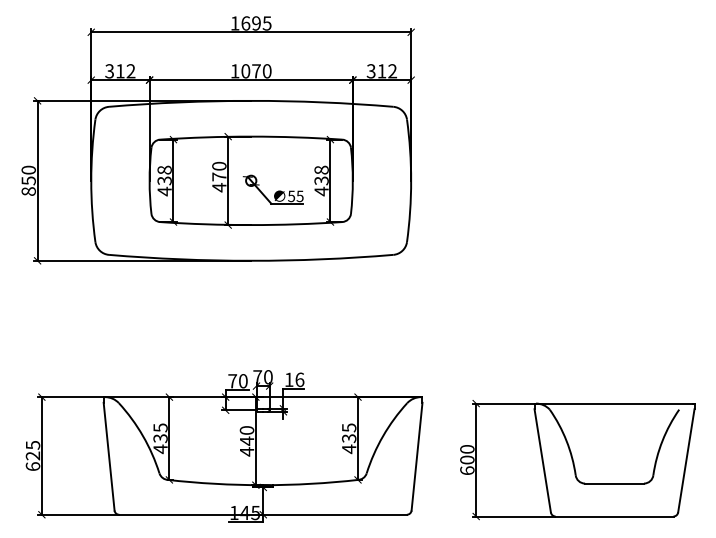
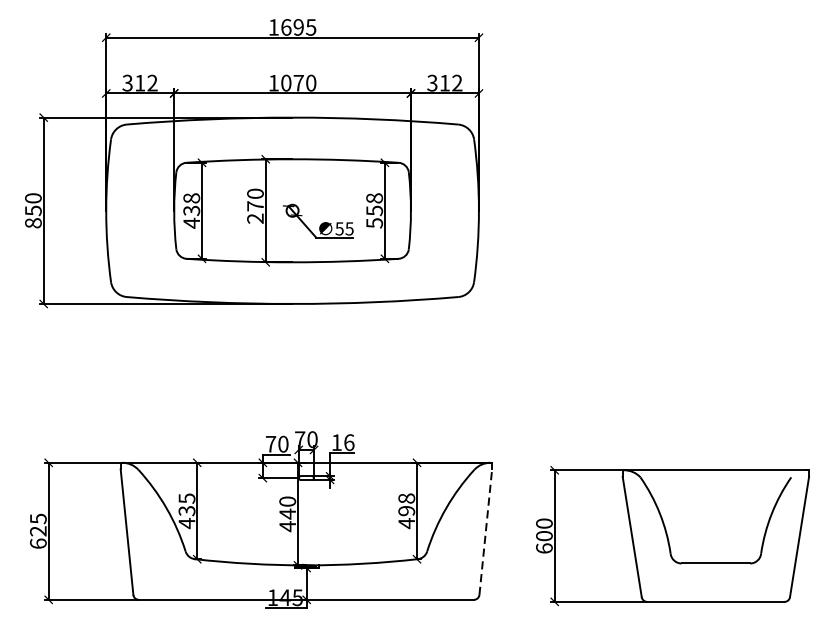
text: (321, 186) -> (374, 217), 438 -> 558
text: (219, 187) -> (255, 218), 470 -> 270
text: (349, 433) -> (407, 505), 435 -> 498
line: (417, 456) -> (486, 531), solid -> dashed

